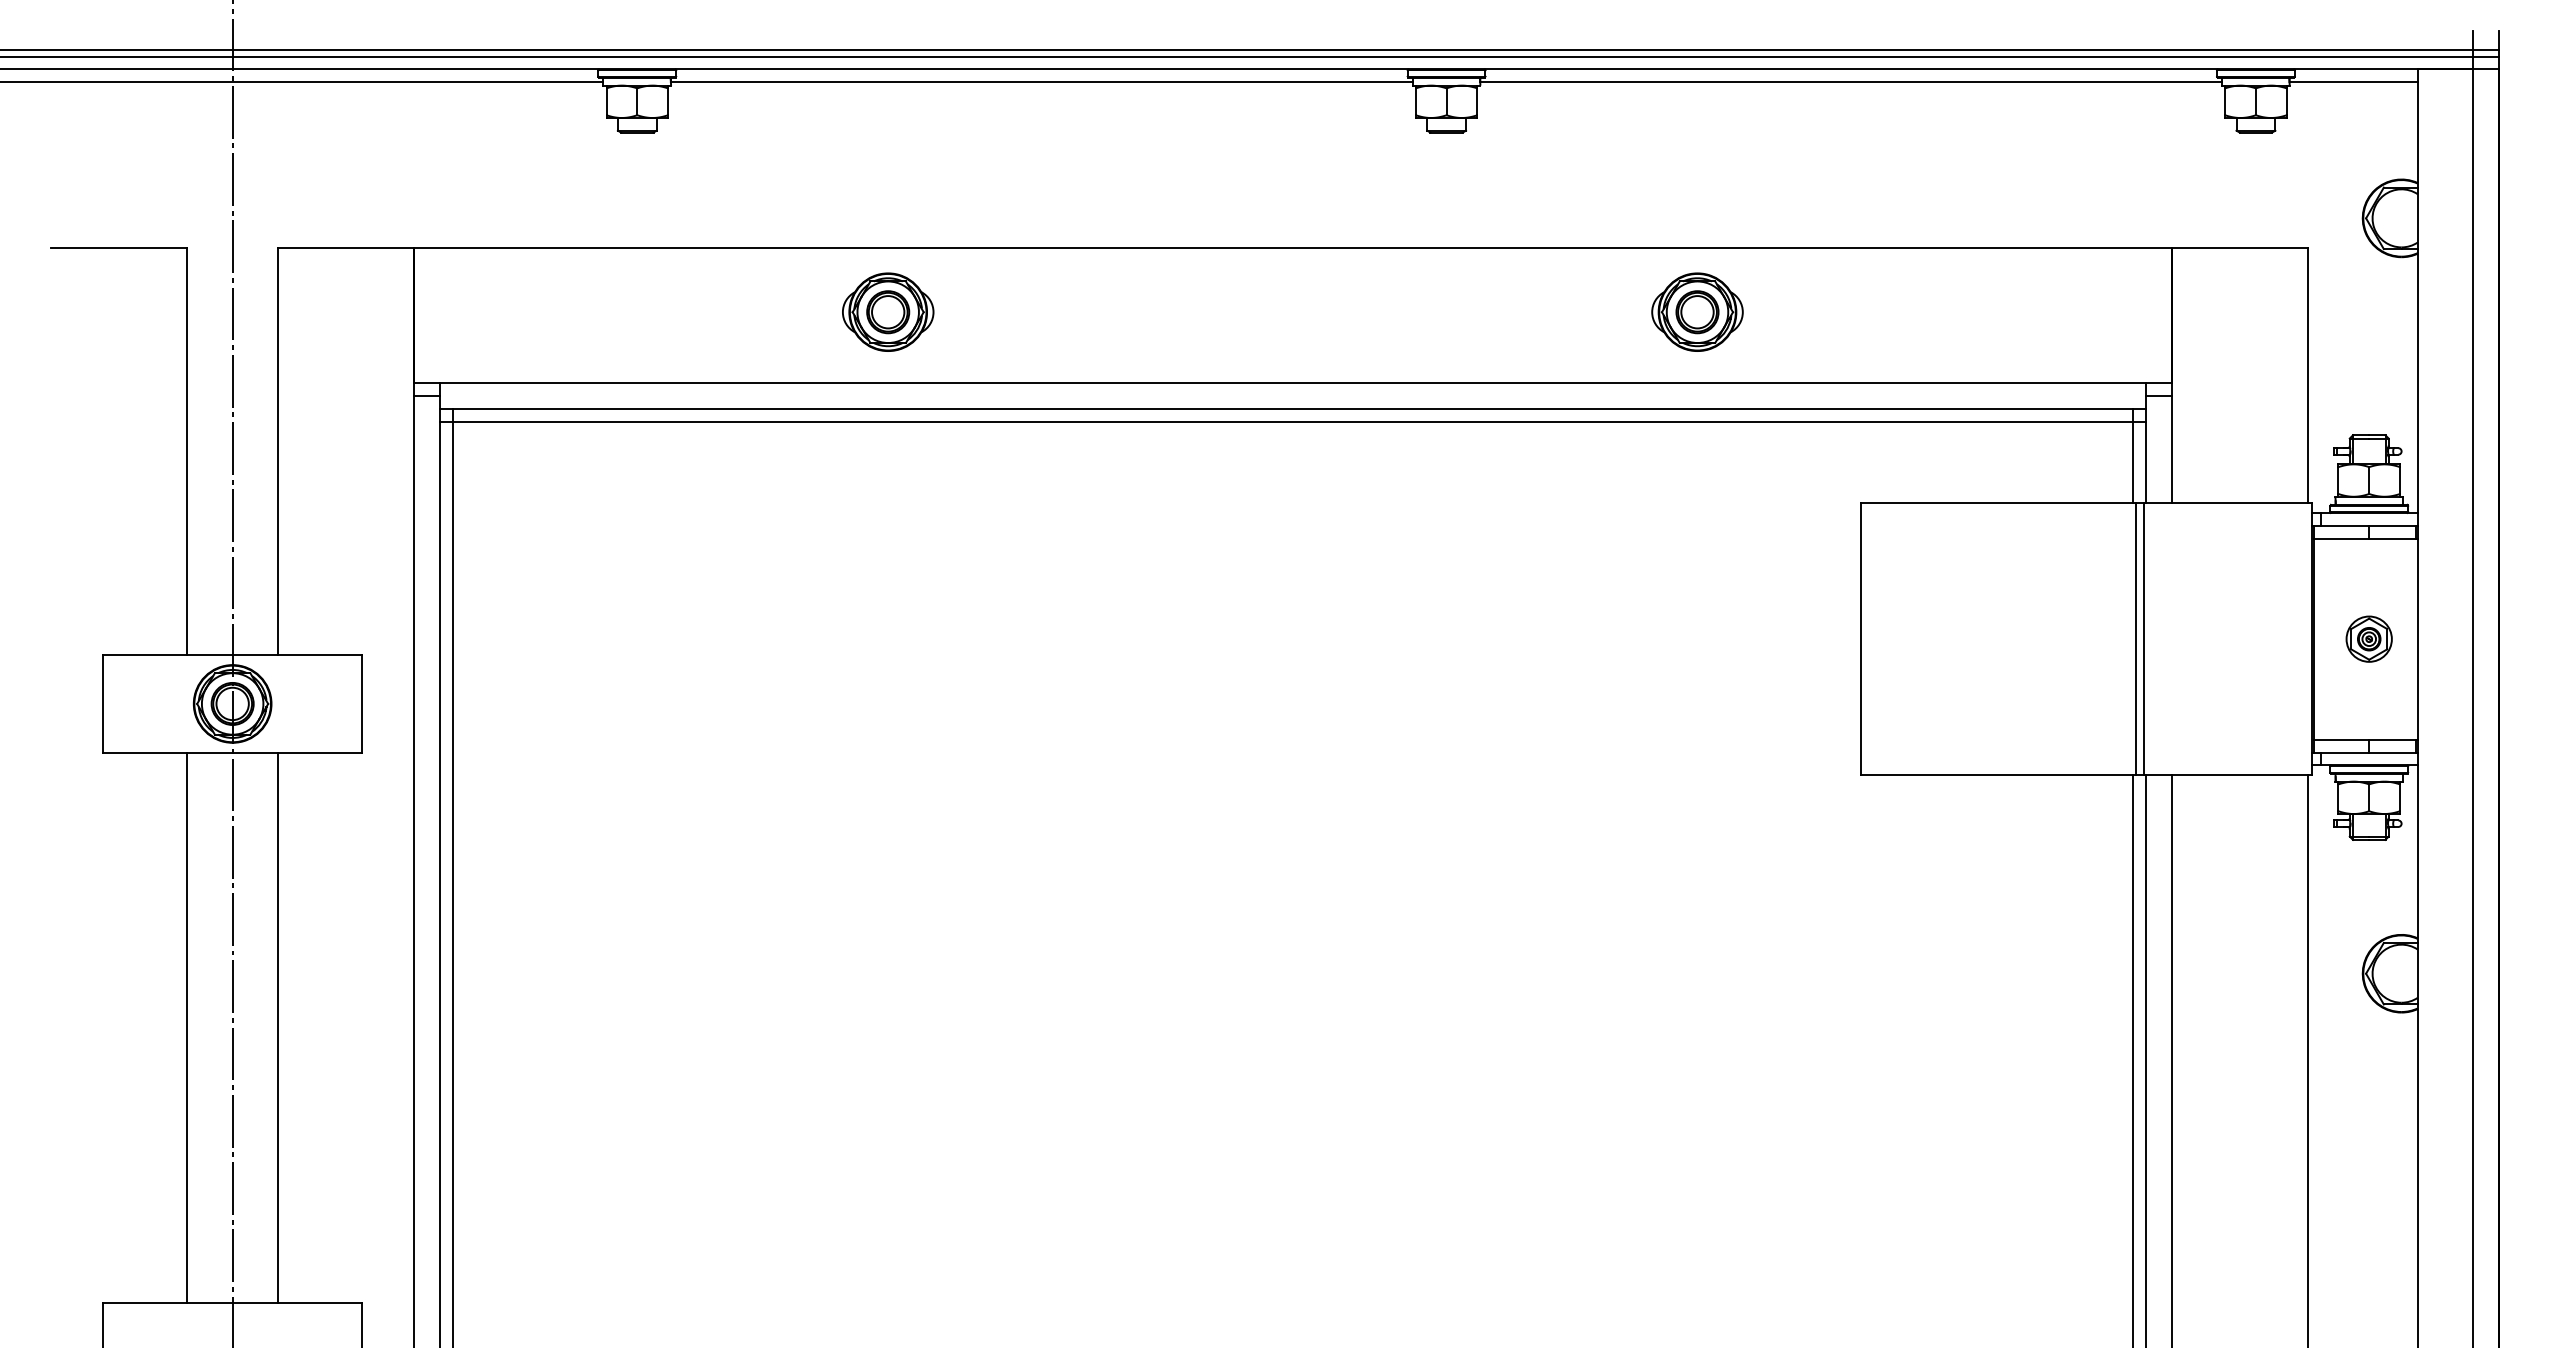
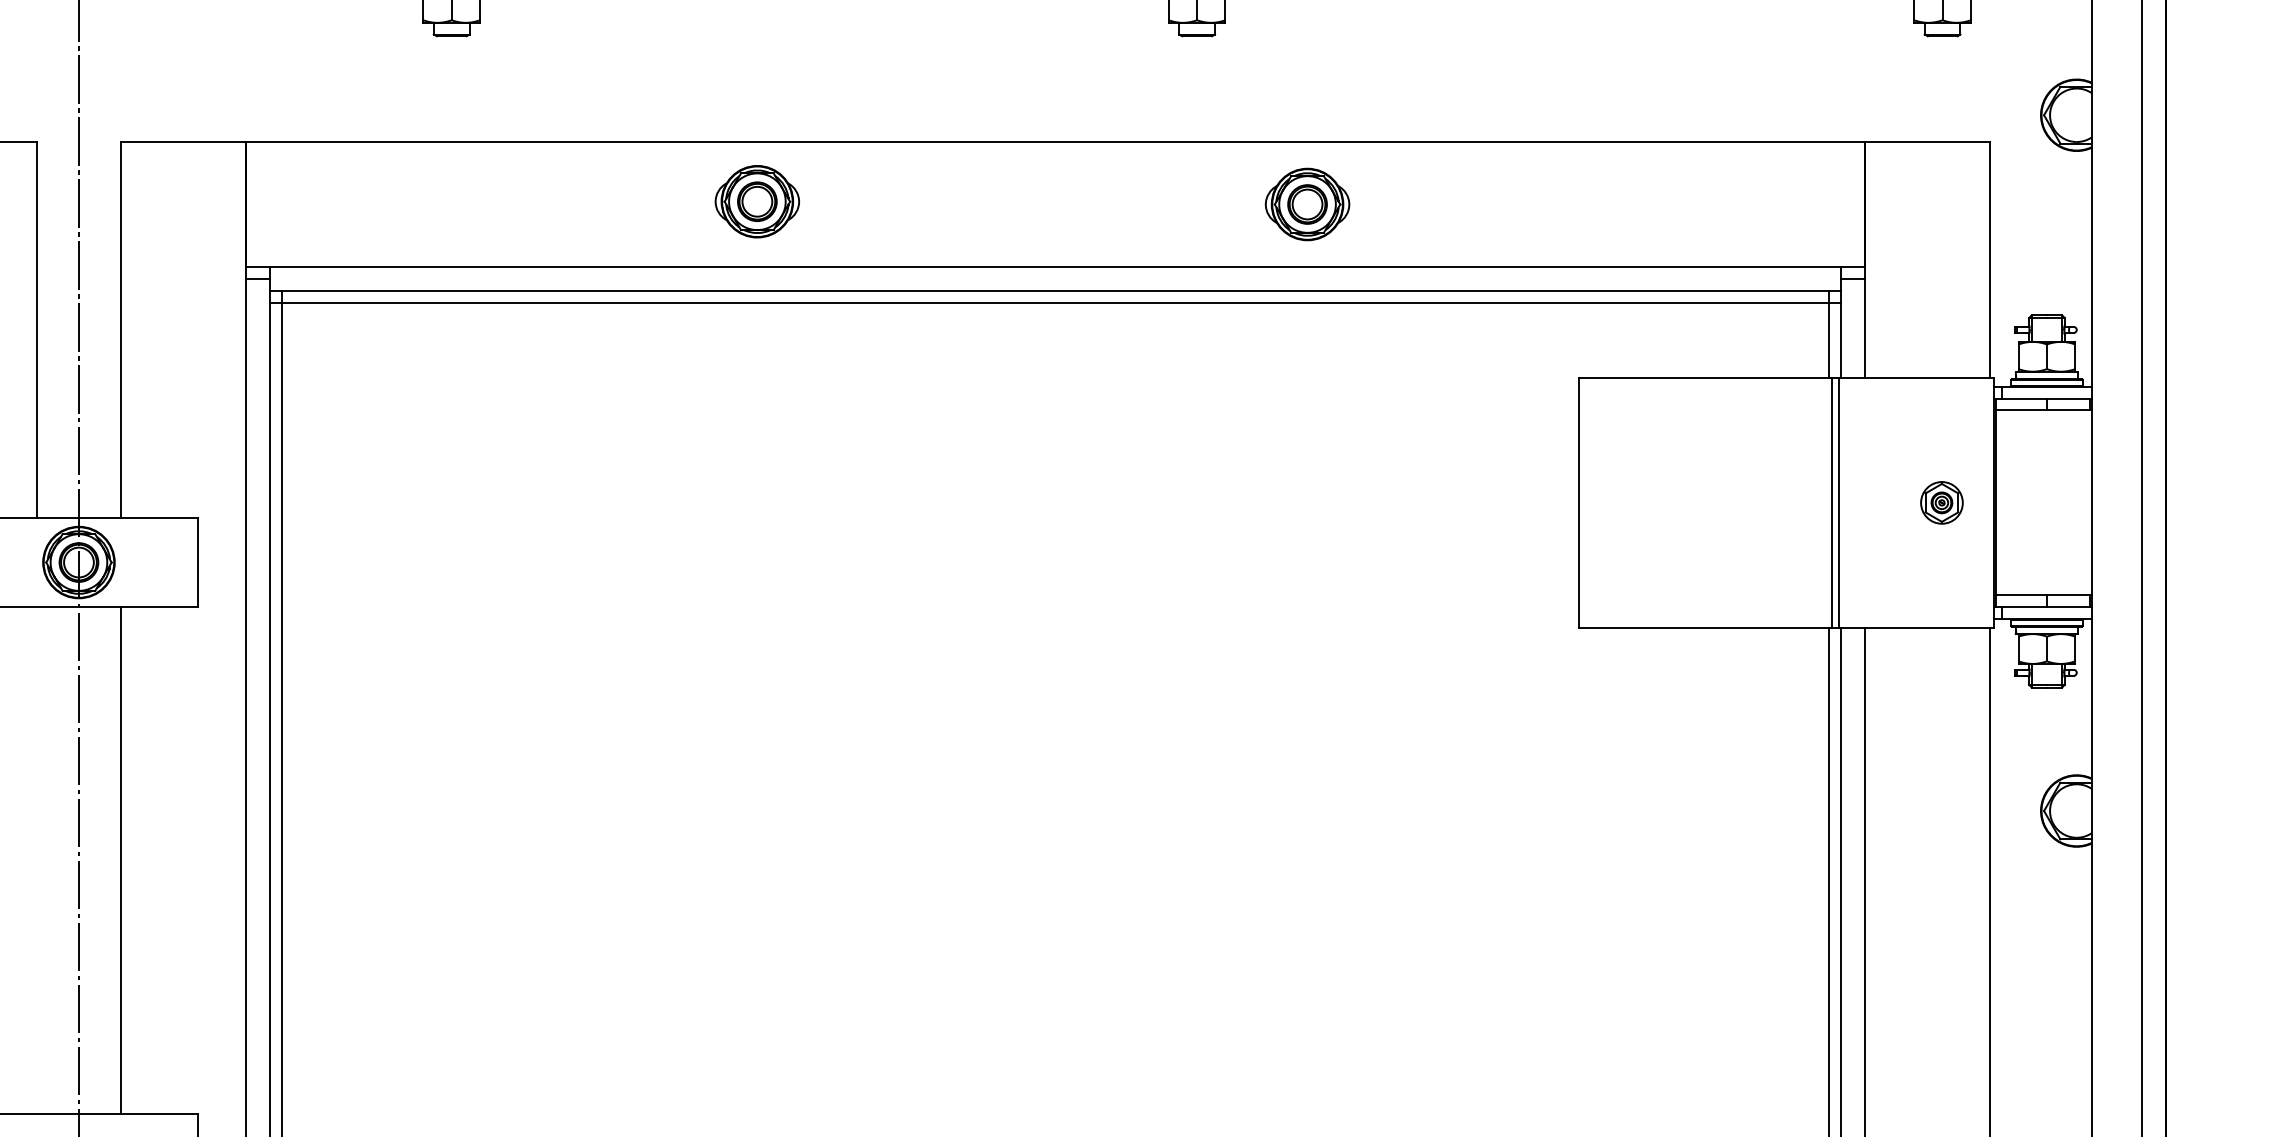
part: (888, 311) -> (757, 201), moved
part: (1697, 311) -> (1307, 203), moved
part: (2368, 638) -> (1941, 502), moved
line: (187, 1027) -> (37, 860), removed

